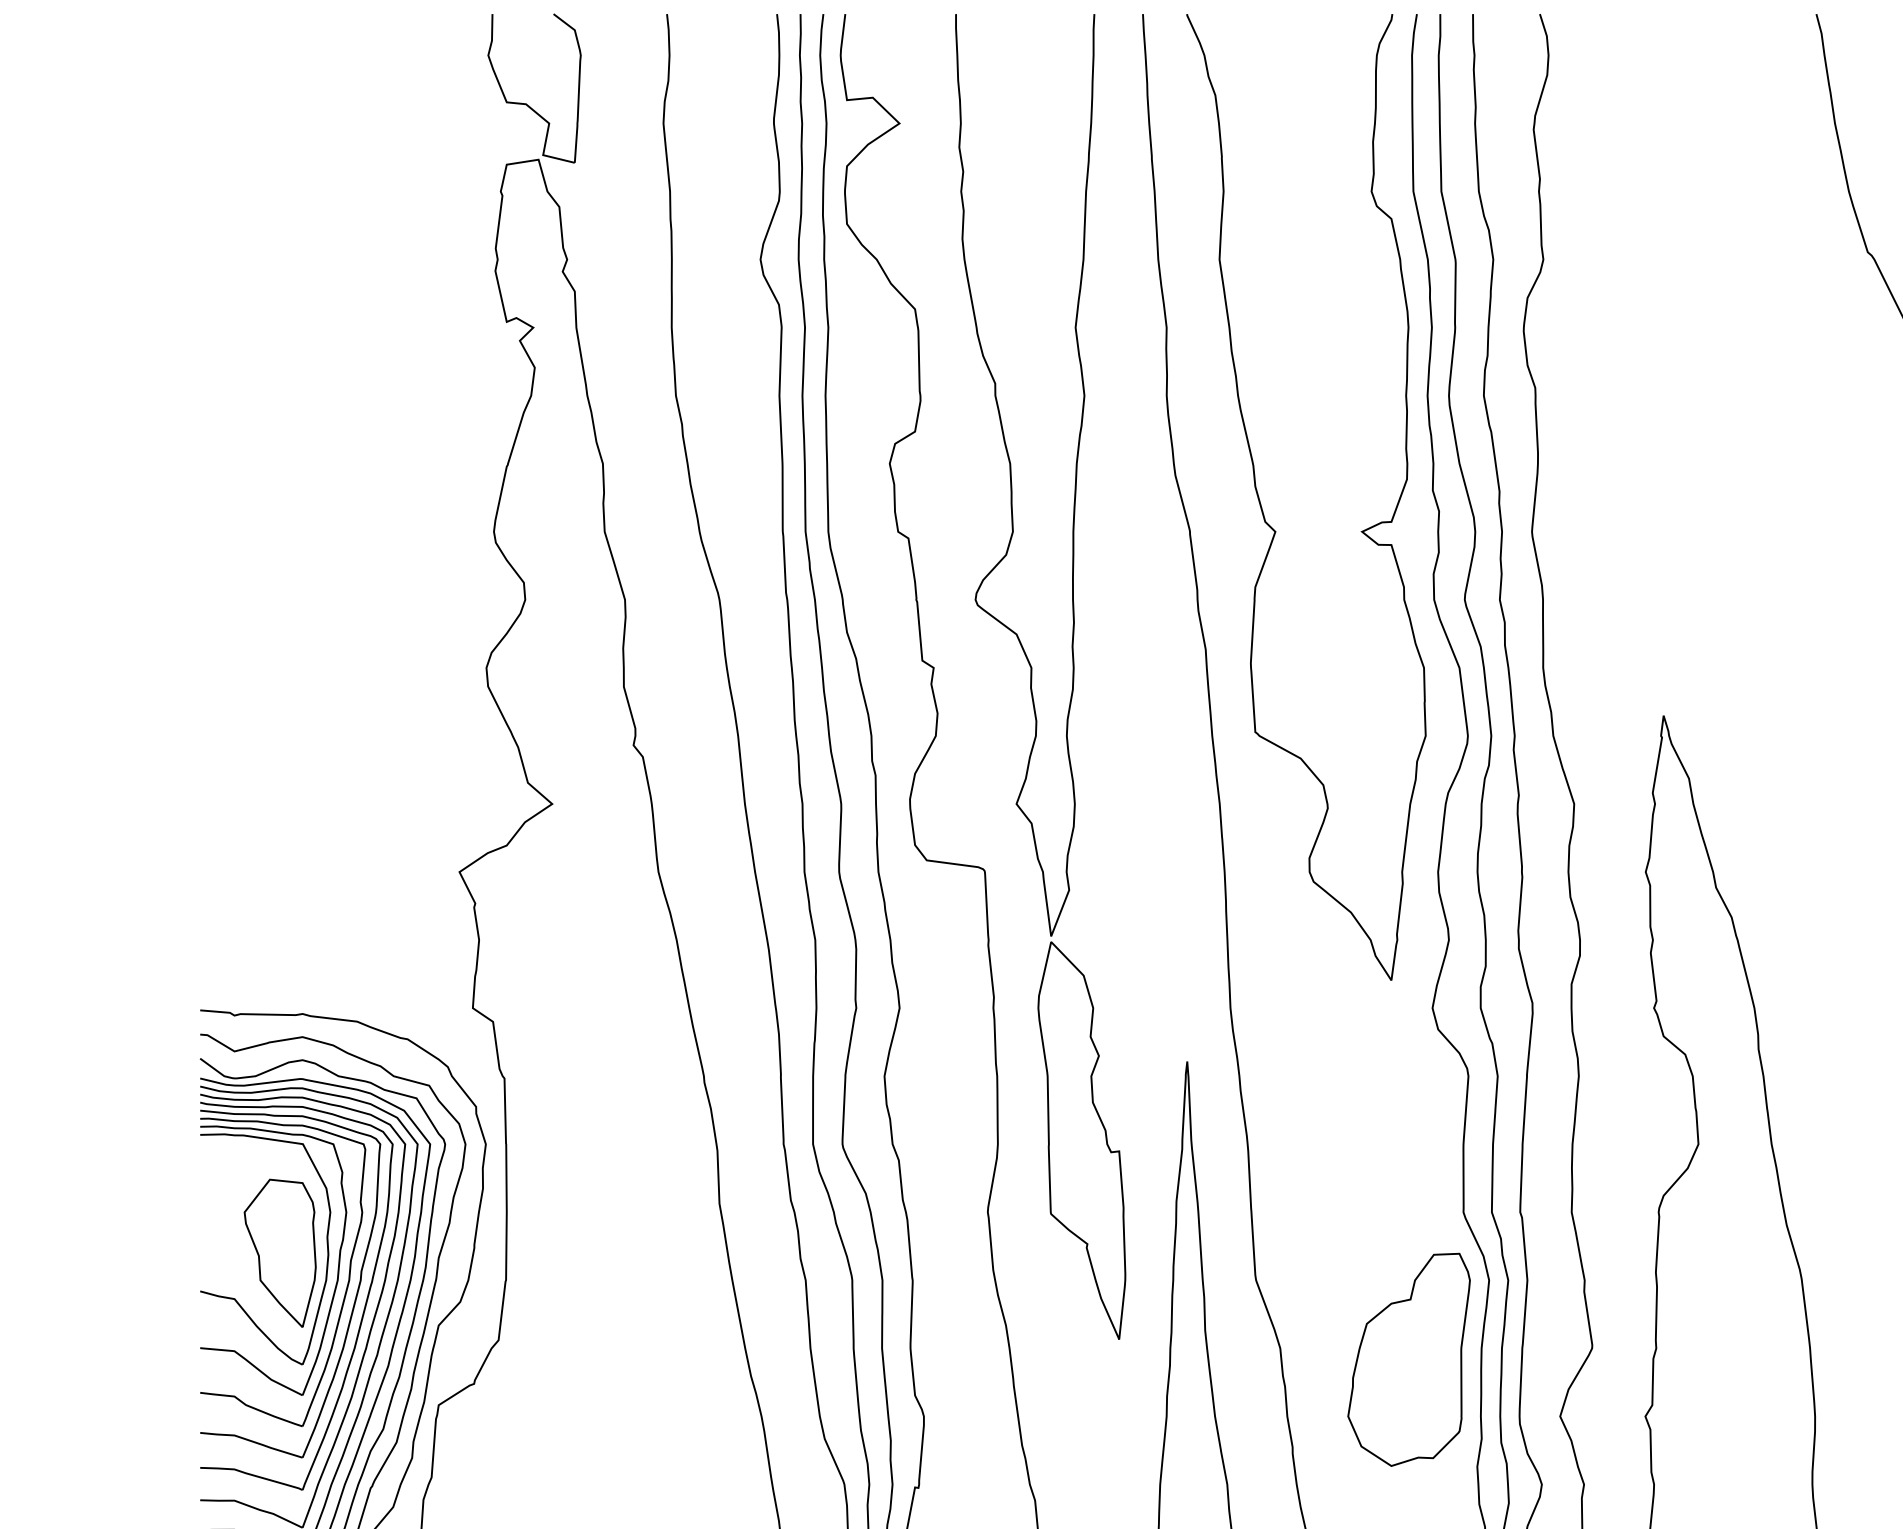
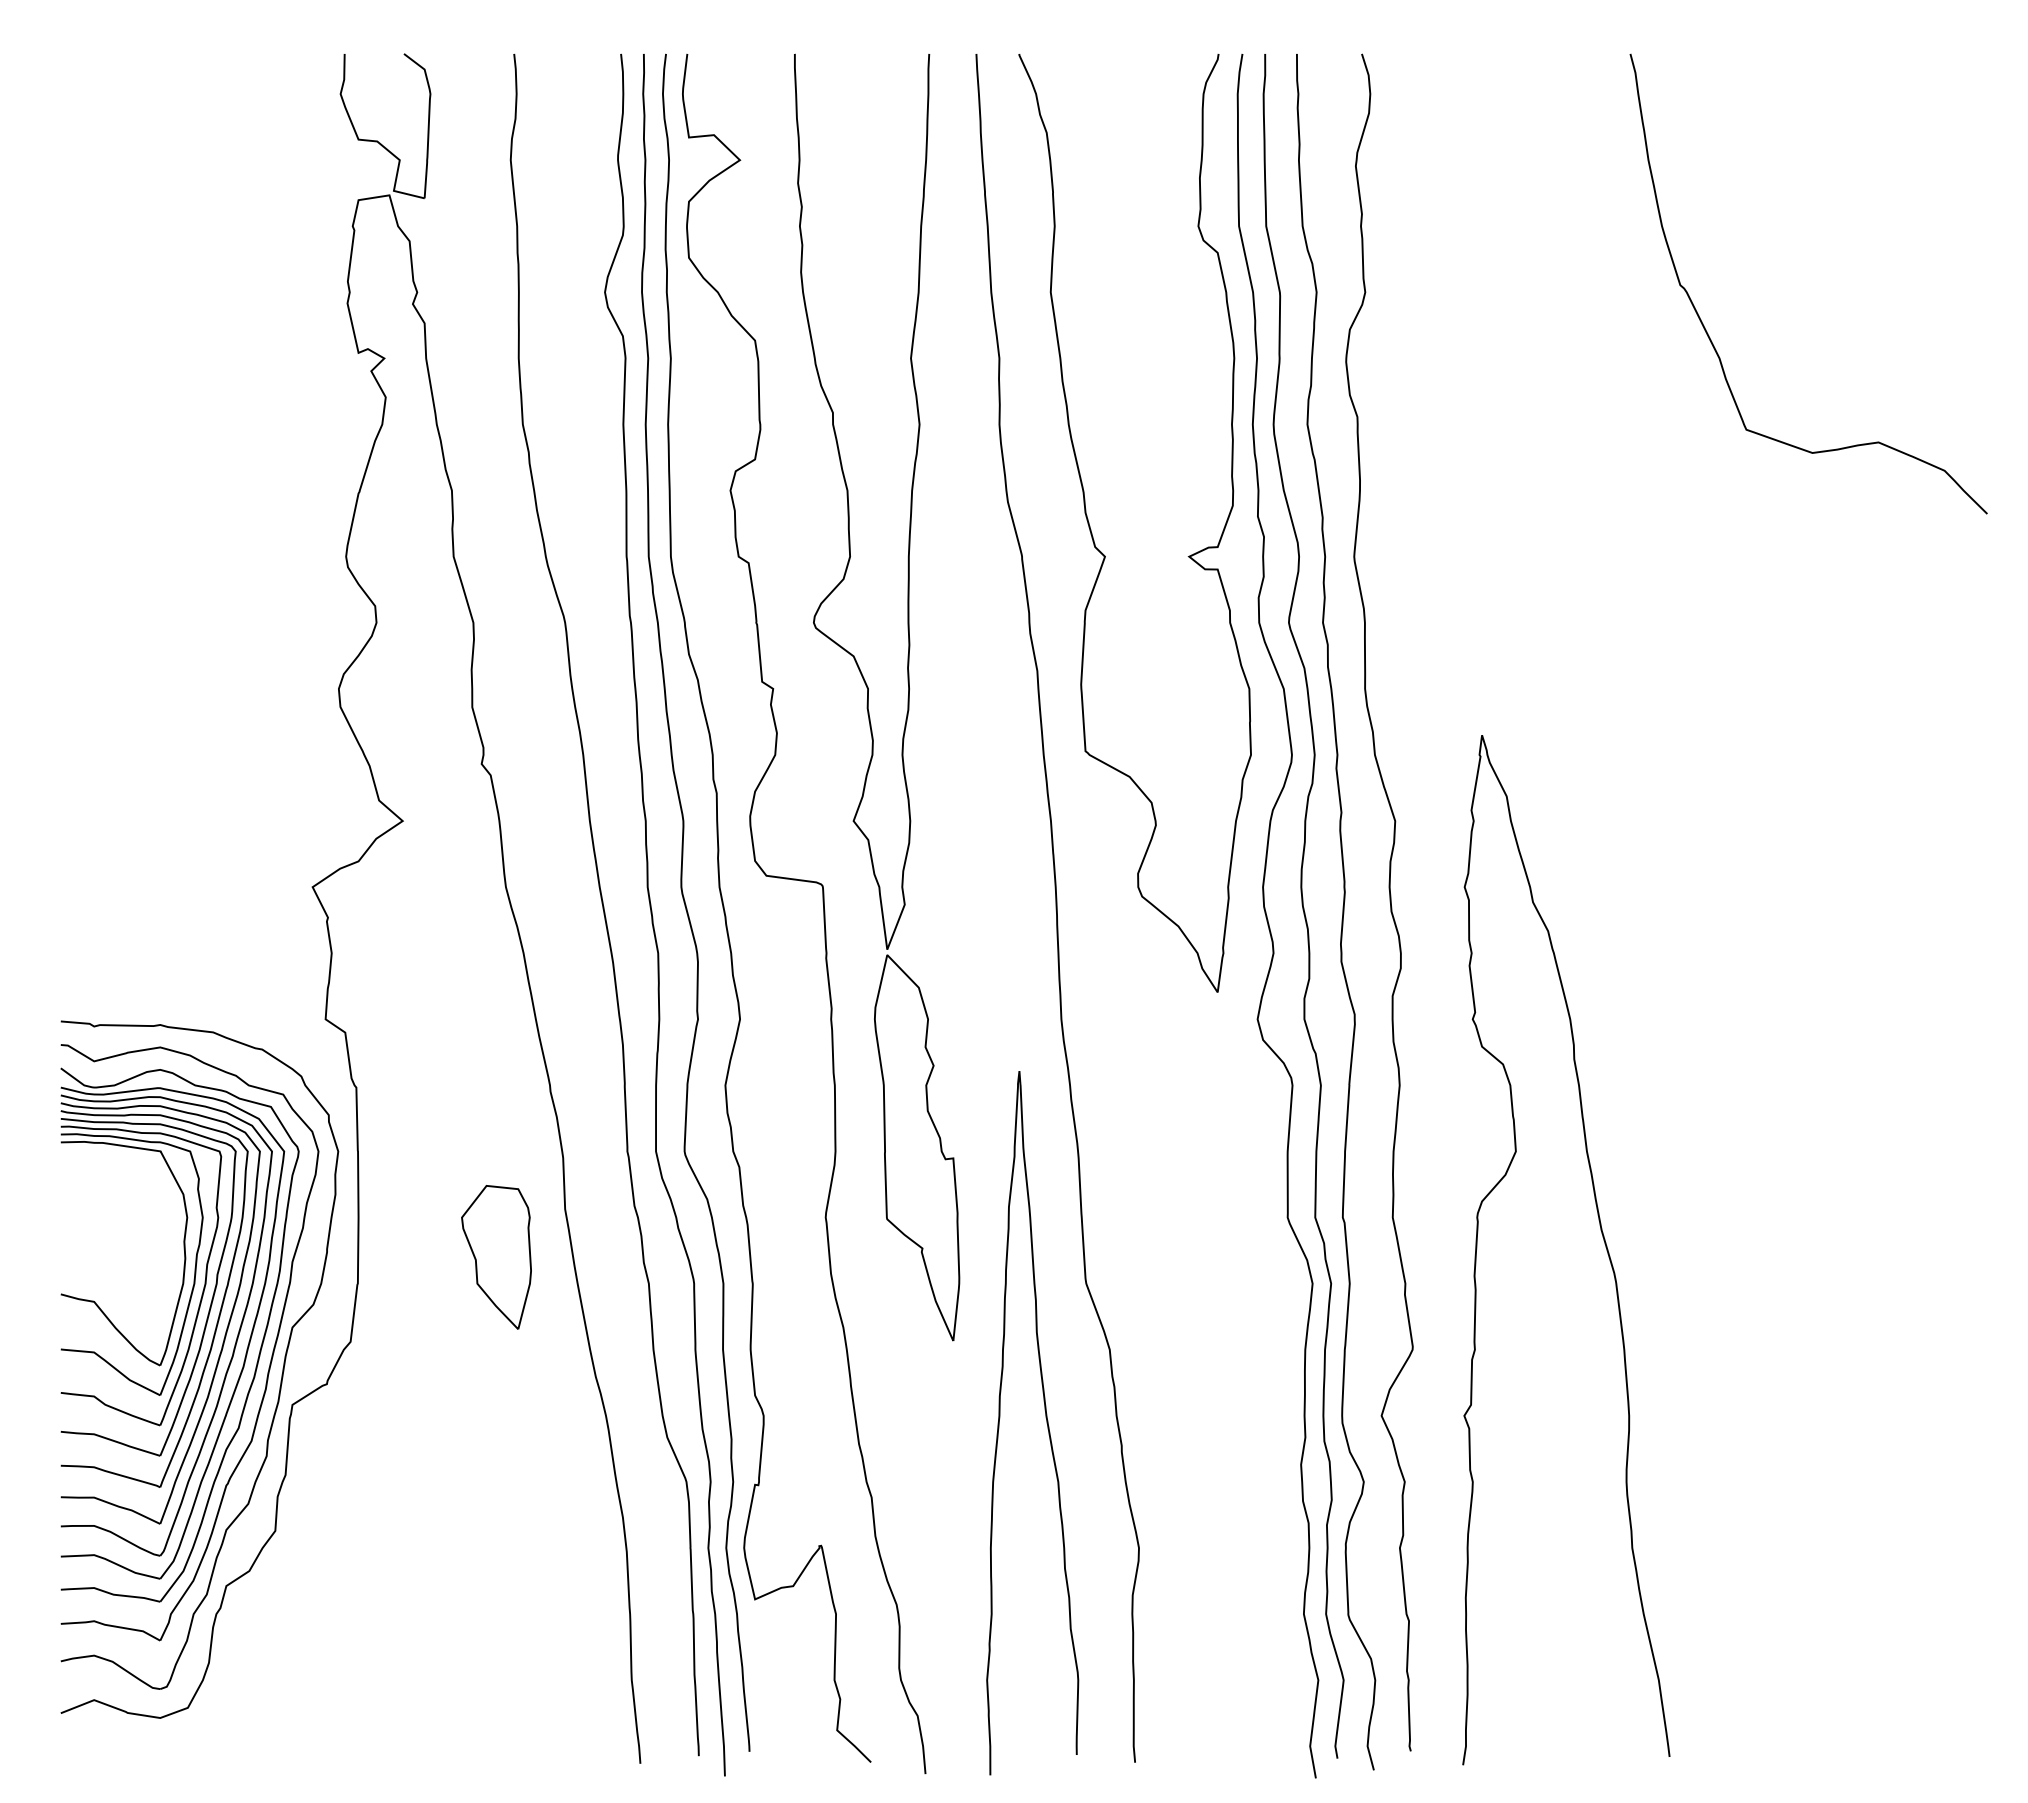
part: (280, 1253) -> (496, 1257), moved
part: (1408, 1359) -> (1234, 1360), removed

